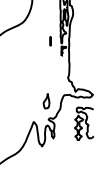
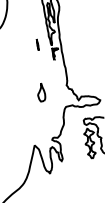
part: (46, 101) -> (41, 92), moved

